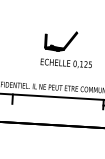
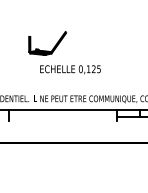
part: (60, 47) -> (47, 50), moved

